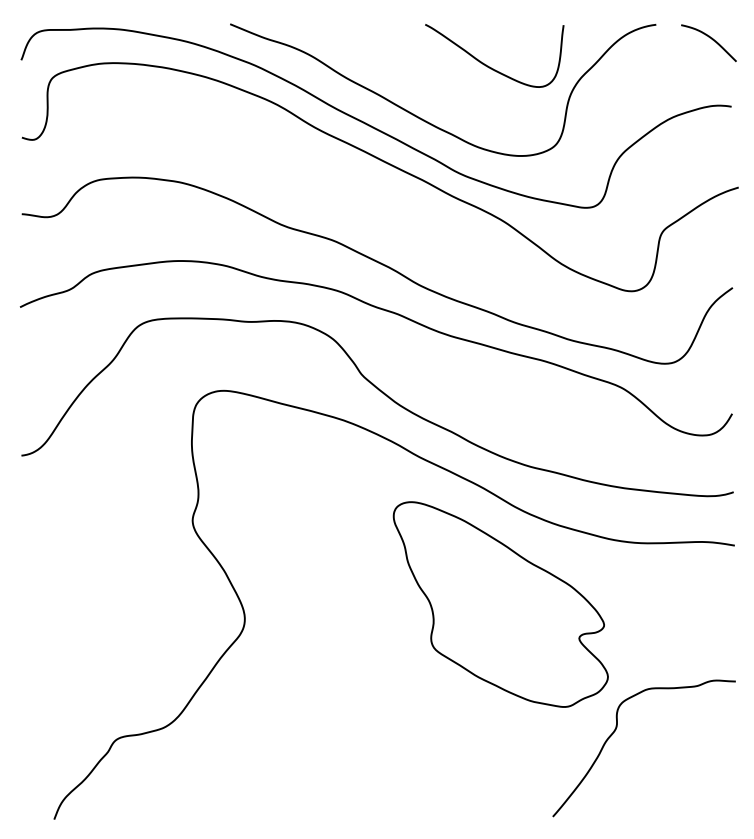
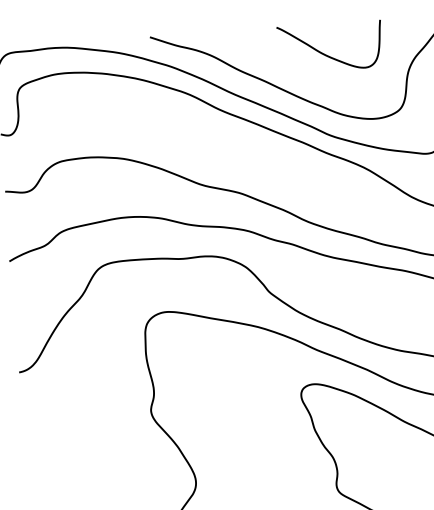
curve: (488, 65) -> (326, 54), moved

